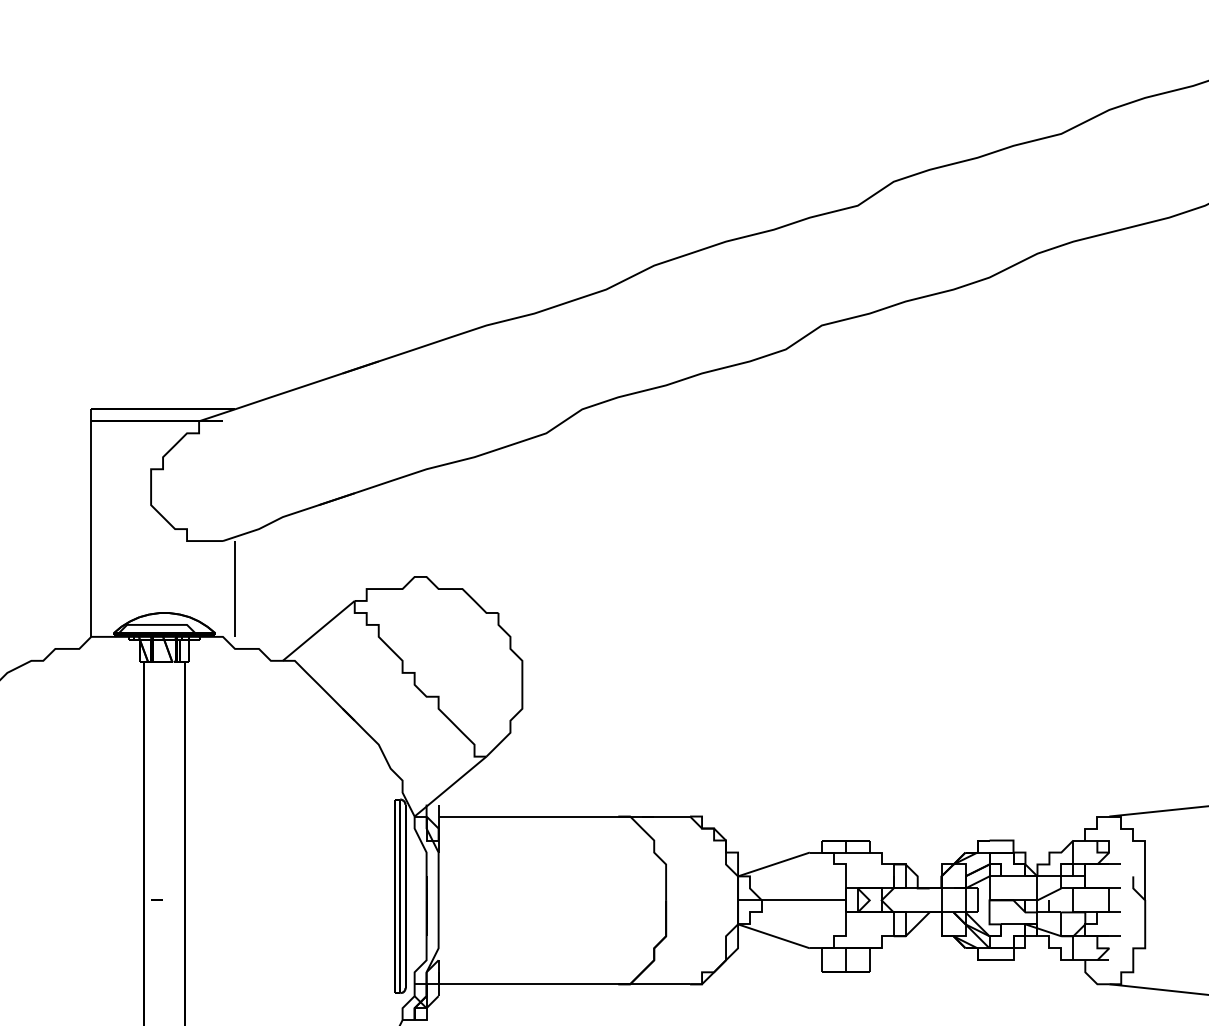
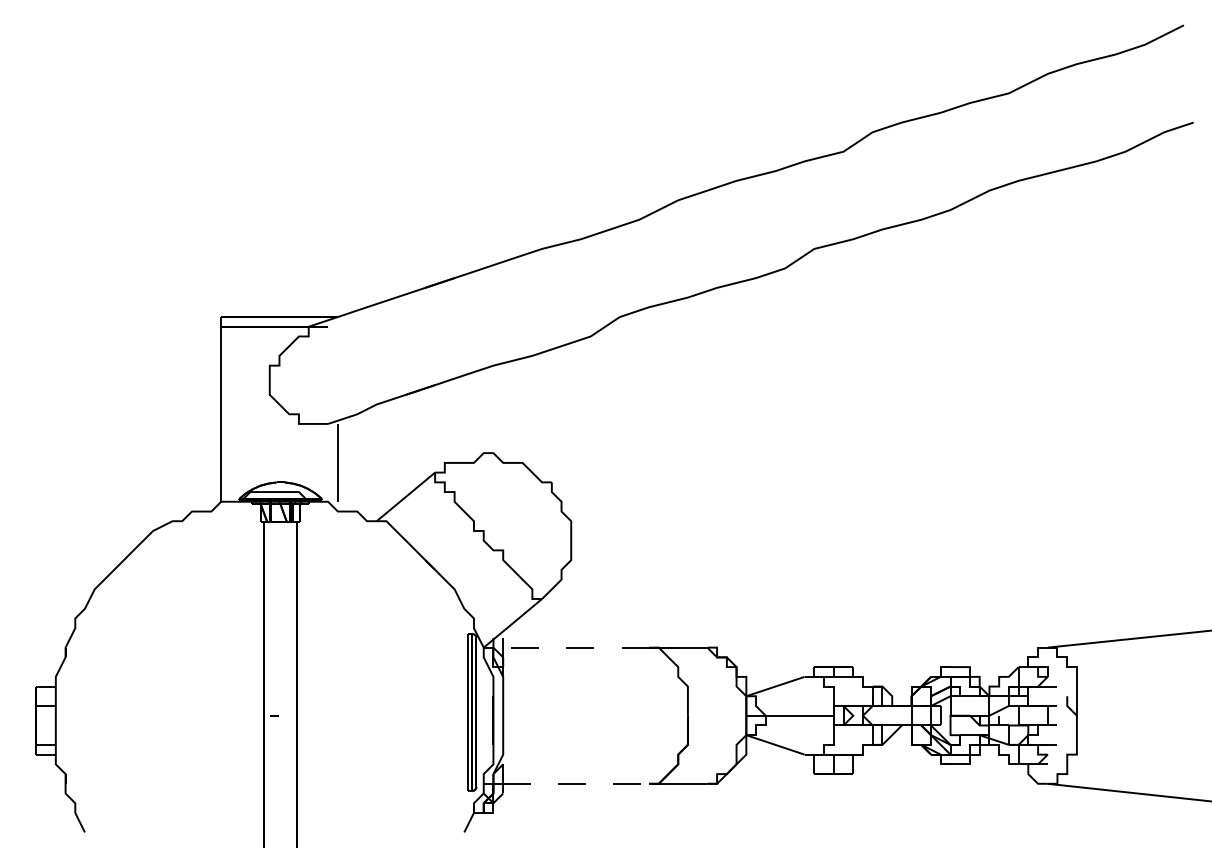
line: (528, 816) -> (576, 647), solid -> dashed
line: (528, 983) -> (576, 783), solid -> dashed

